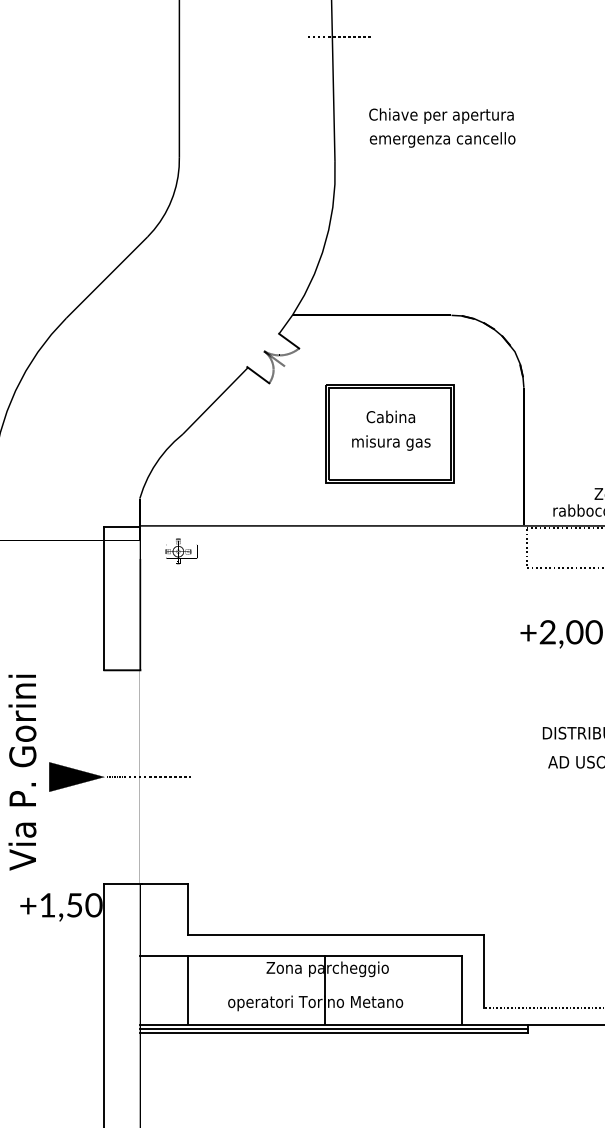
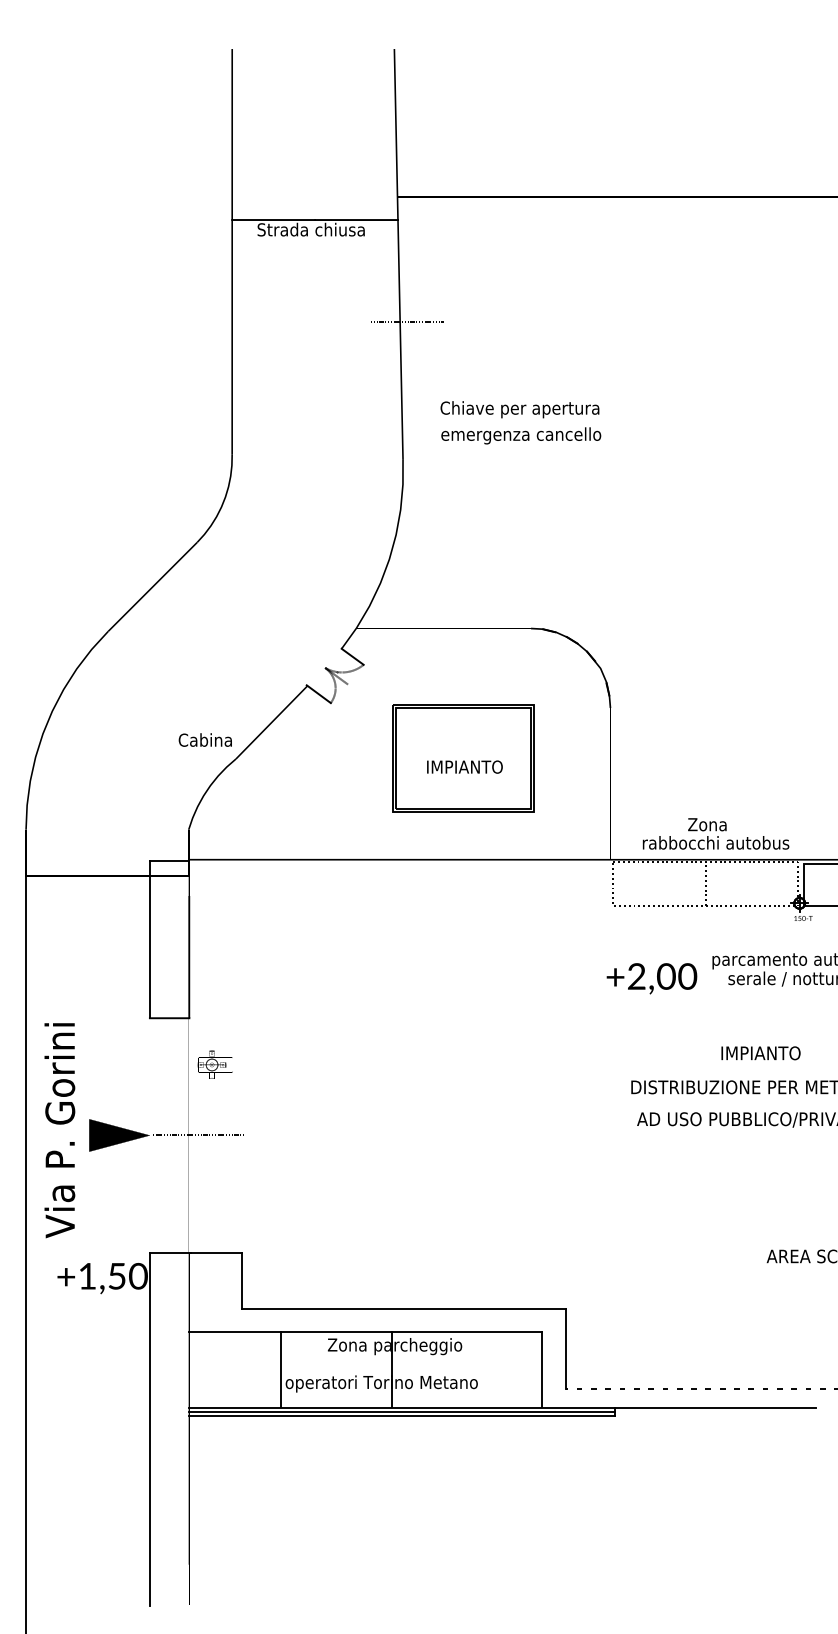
text: (390, 416) -> (204, 739), moved
text: (390, 442) -> (464, 768), misura gas -> IMPIANTO
part: (180, 551) -> (214, 1064), moved
line: (187, 990) -> (281, 1369), moved

